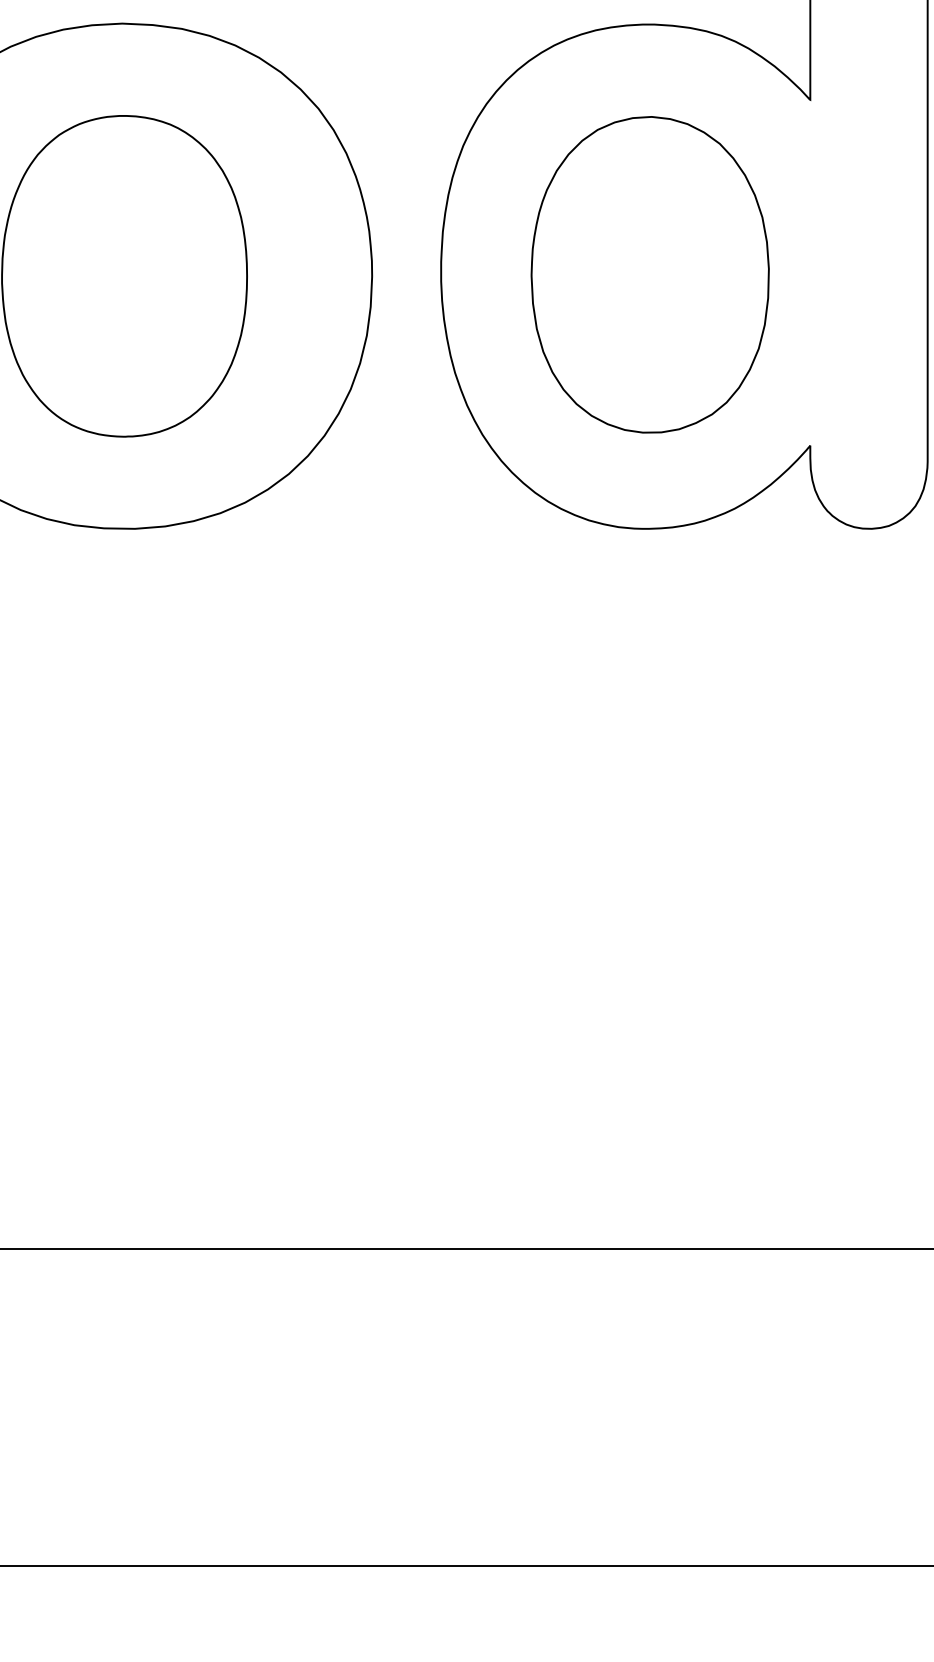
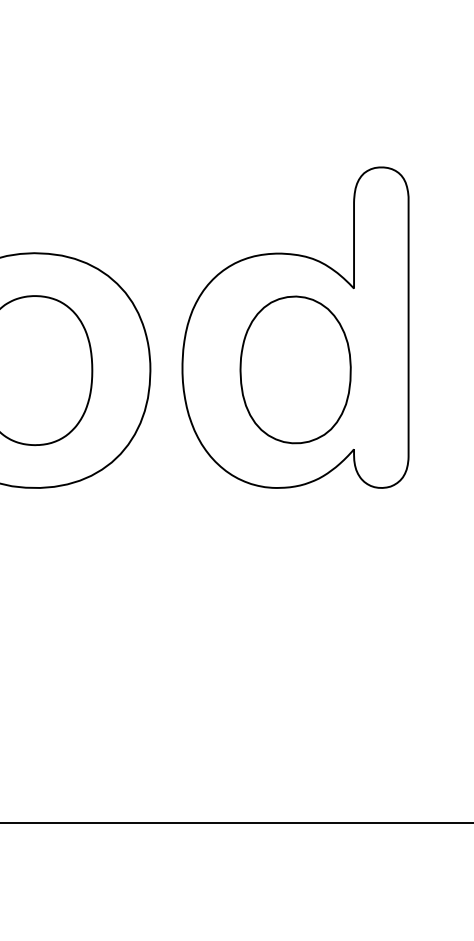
part: (649, 273) -> (295, 369), moved

